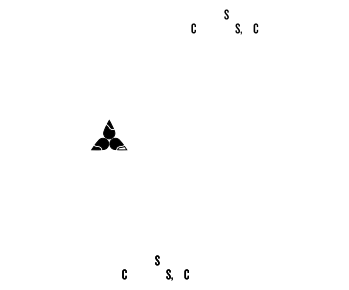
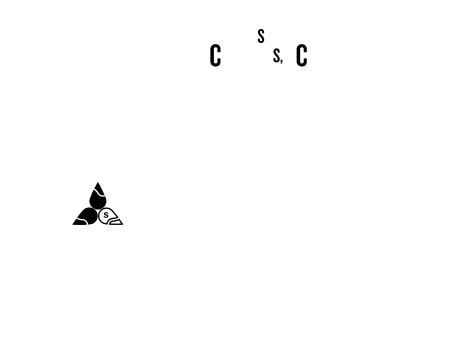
part: (193, 28) -> (215, 55), size x1.6
part: (255, 28) -> (301, 55), size x1.6
fill: (116, 143) -> (107, 215), removed

